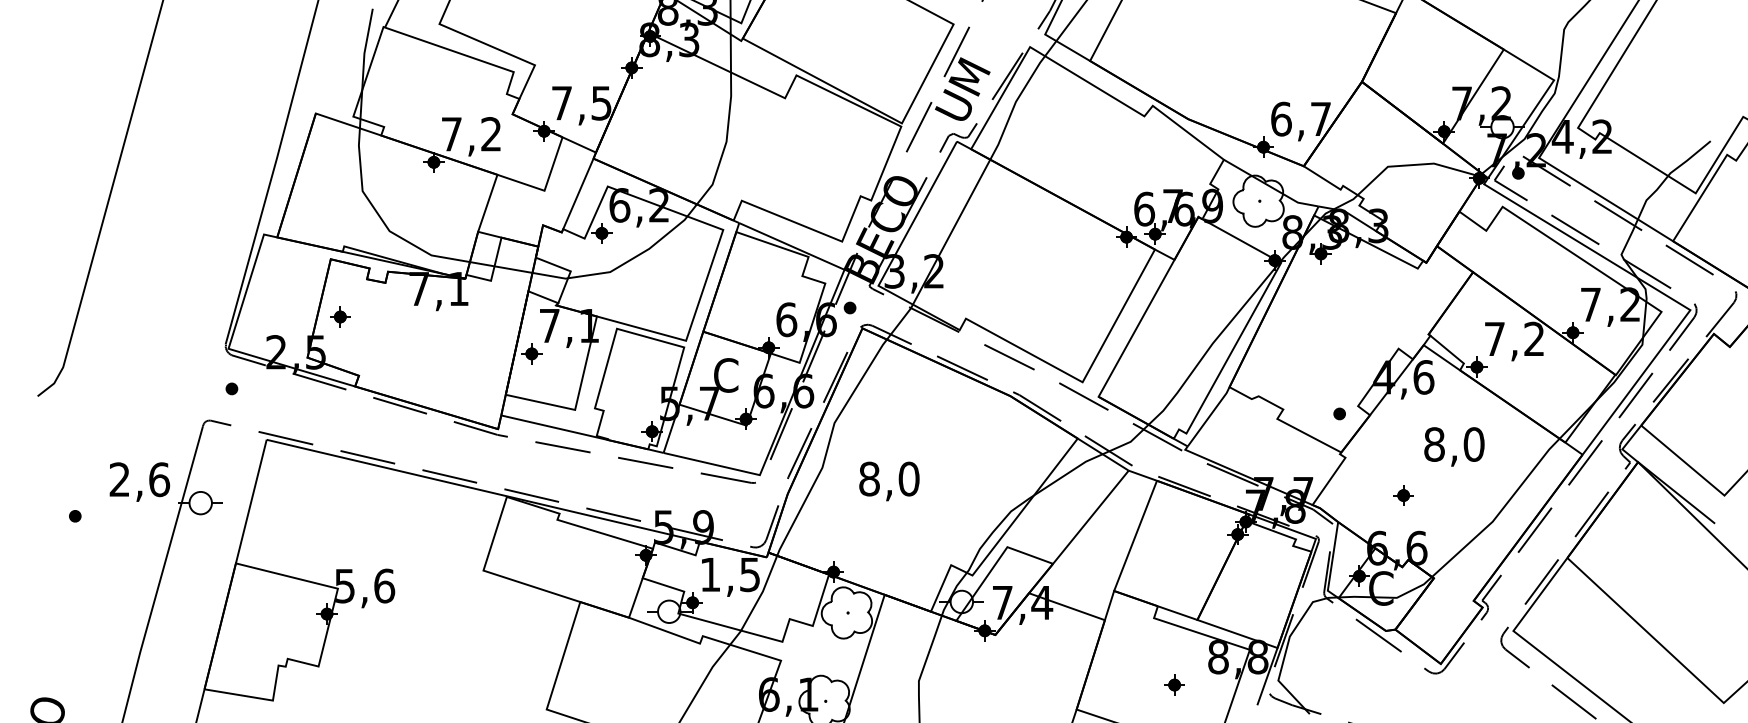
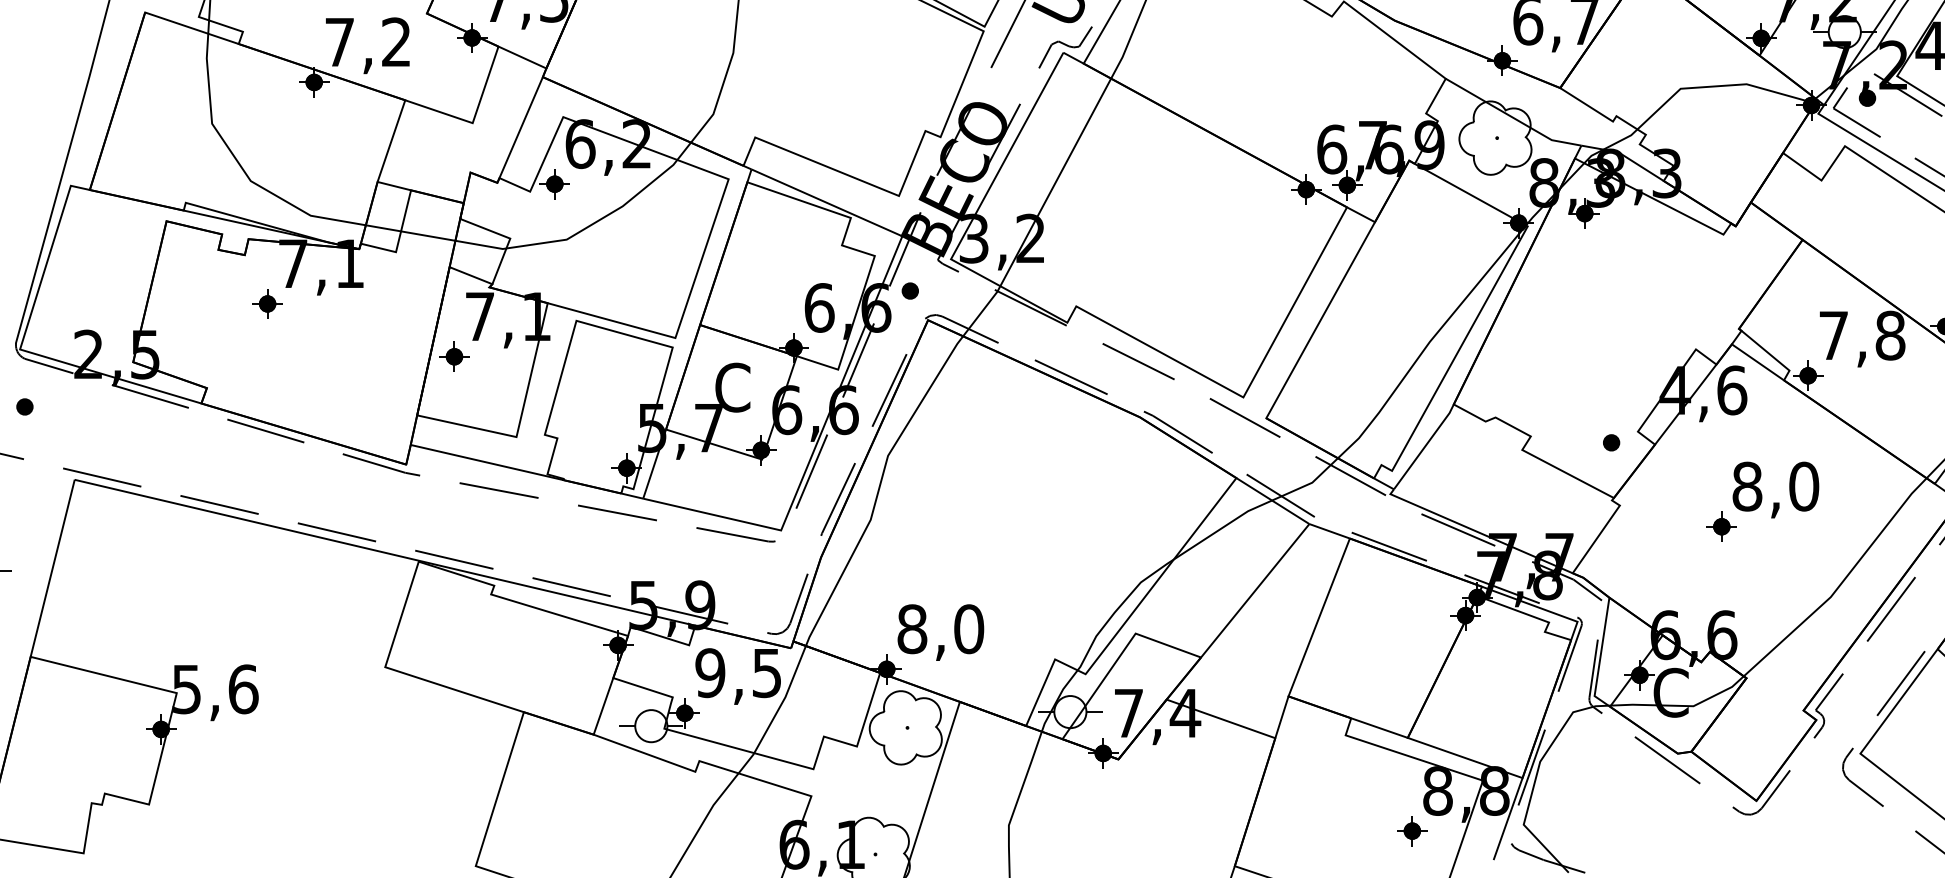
part: (340, 316) -> (267, 303), moved
text: (1534, 338) -> (1890, 334), 7,2 -> 7,8
text: (889, 481) -> (940, 632), moved
part: (1403, 495) -> (1721, 526), moved
text: (710, 574) -> (710, 672), 1,5 -> 9,5
part: (1174, 684) -> (1412, 830), moved

